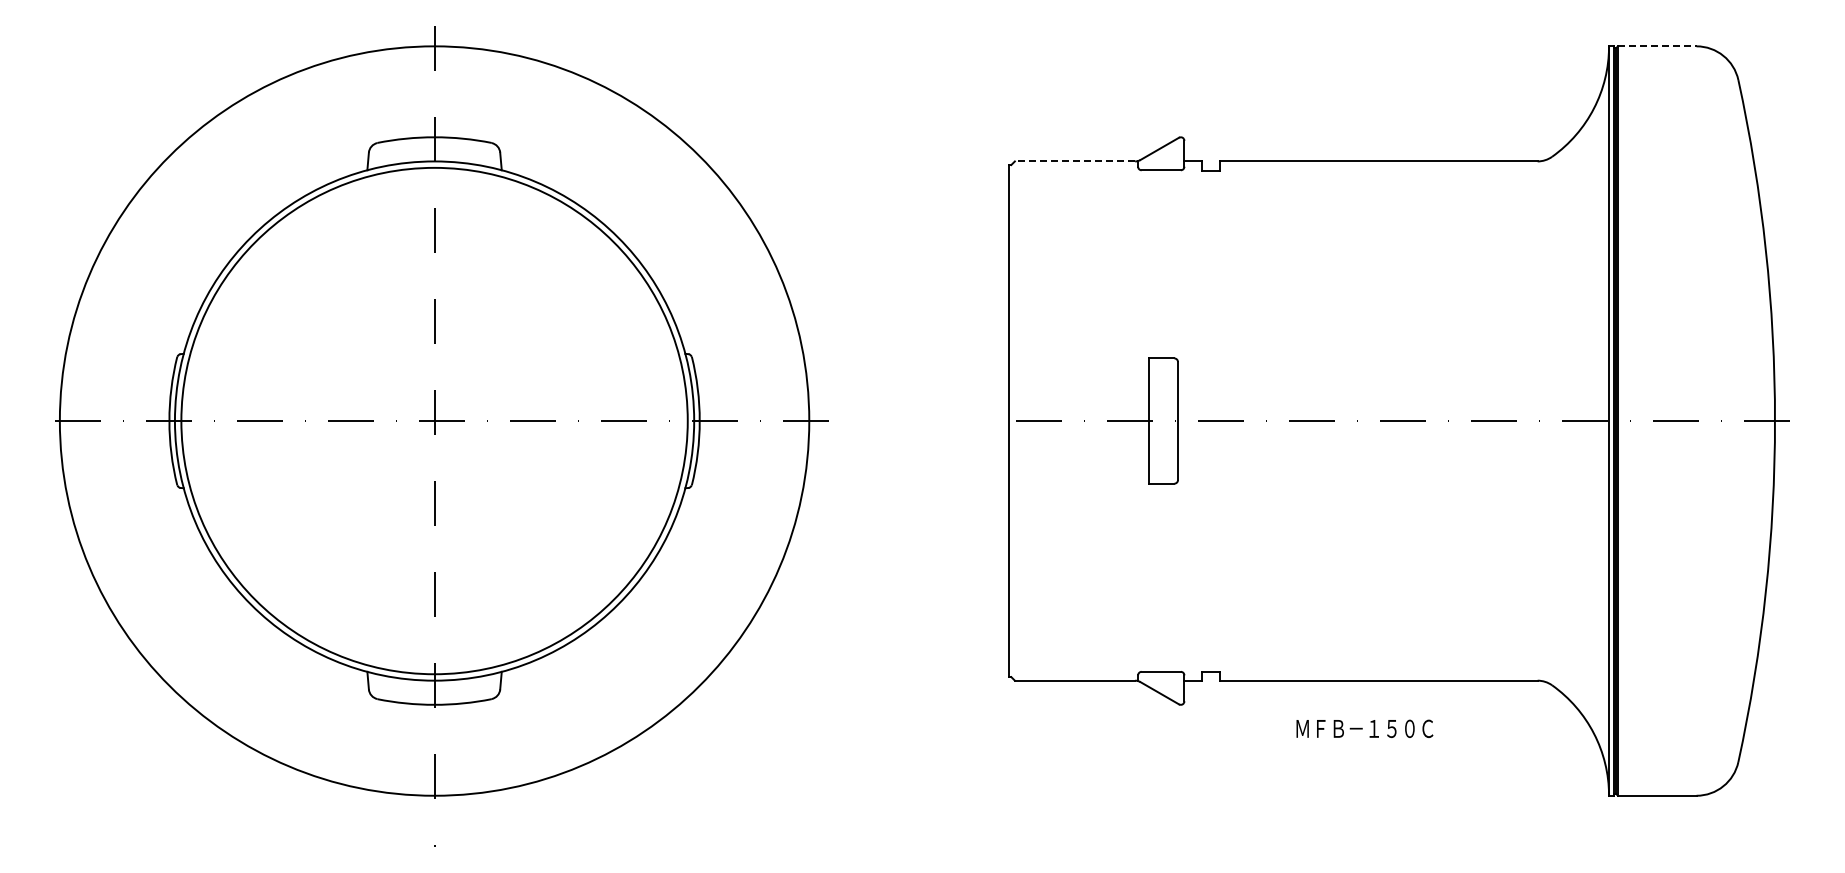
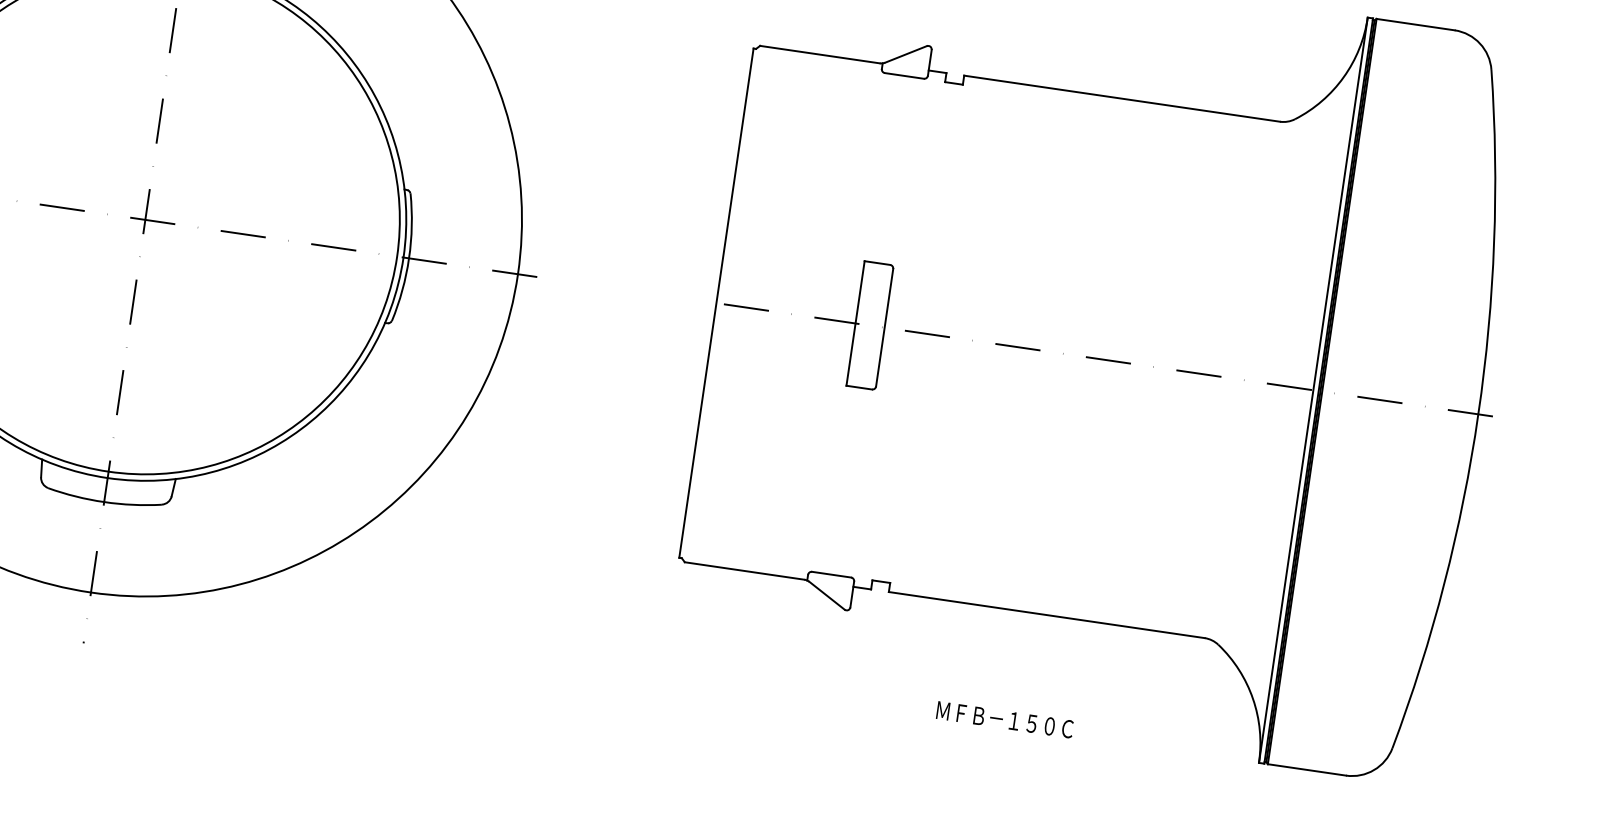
line: (1657, 46) -> (1415, 24), dashed -> solid
line: (1074, 161) -> (819, 54), dashed -> solid
text: (1364, 728) -> (1004, 719), moved

